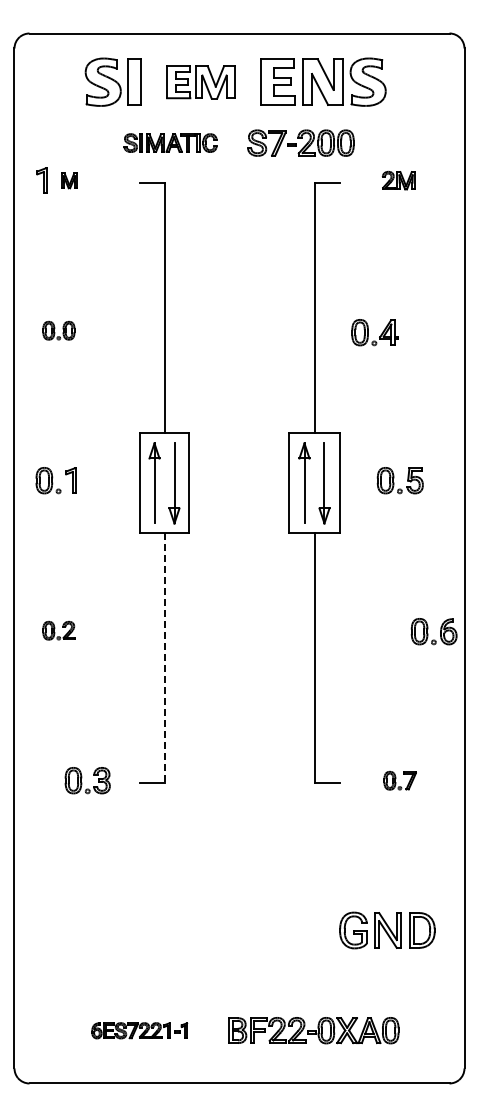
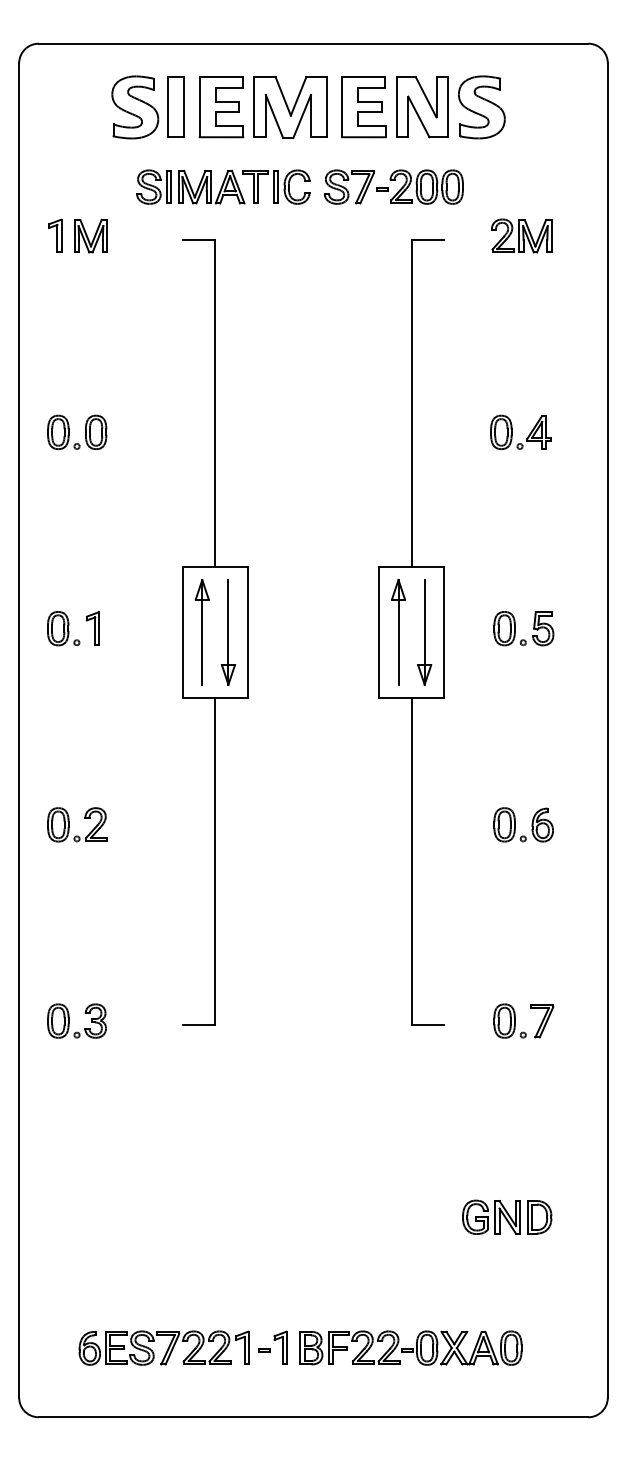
part: (200, 82) -> (262, 107), size x1.43
part: (170, 142) -> (223, 186), size x1.43
part: (69, 180) -> (91, 236), size x1.67
part: (398, 180) -> (521, 236), size x1.43
part: (58, 330) -> (76, 432), size x1.43
part: (374, 332) -> (520, 432), moved
part: (58, 630) -> (76, 824), size x1.43
part: (433, 631) -> (522, 824), moved
line: (164, 658) -> (215, 861), dashed -> solid
part: (87, 780) -> (76, 1020), moved
part: (399, 780) -> (522, 1020), size x1.43
part: (387, 930) -> (507, 1217), size x0.71
part: (139, 1030) -> (182, 1347), size x1.67

